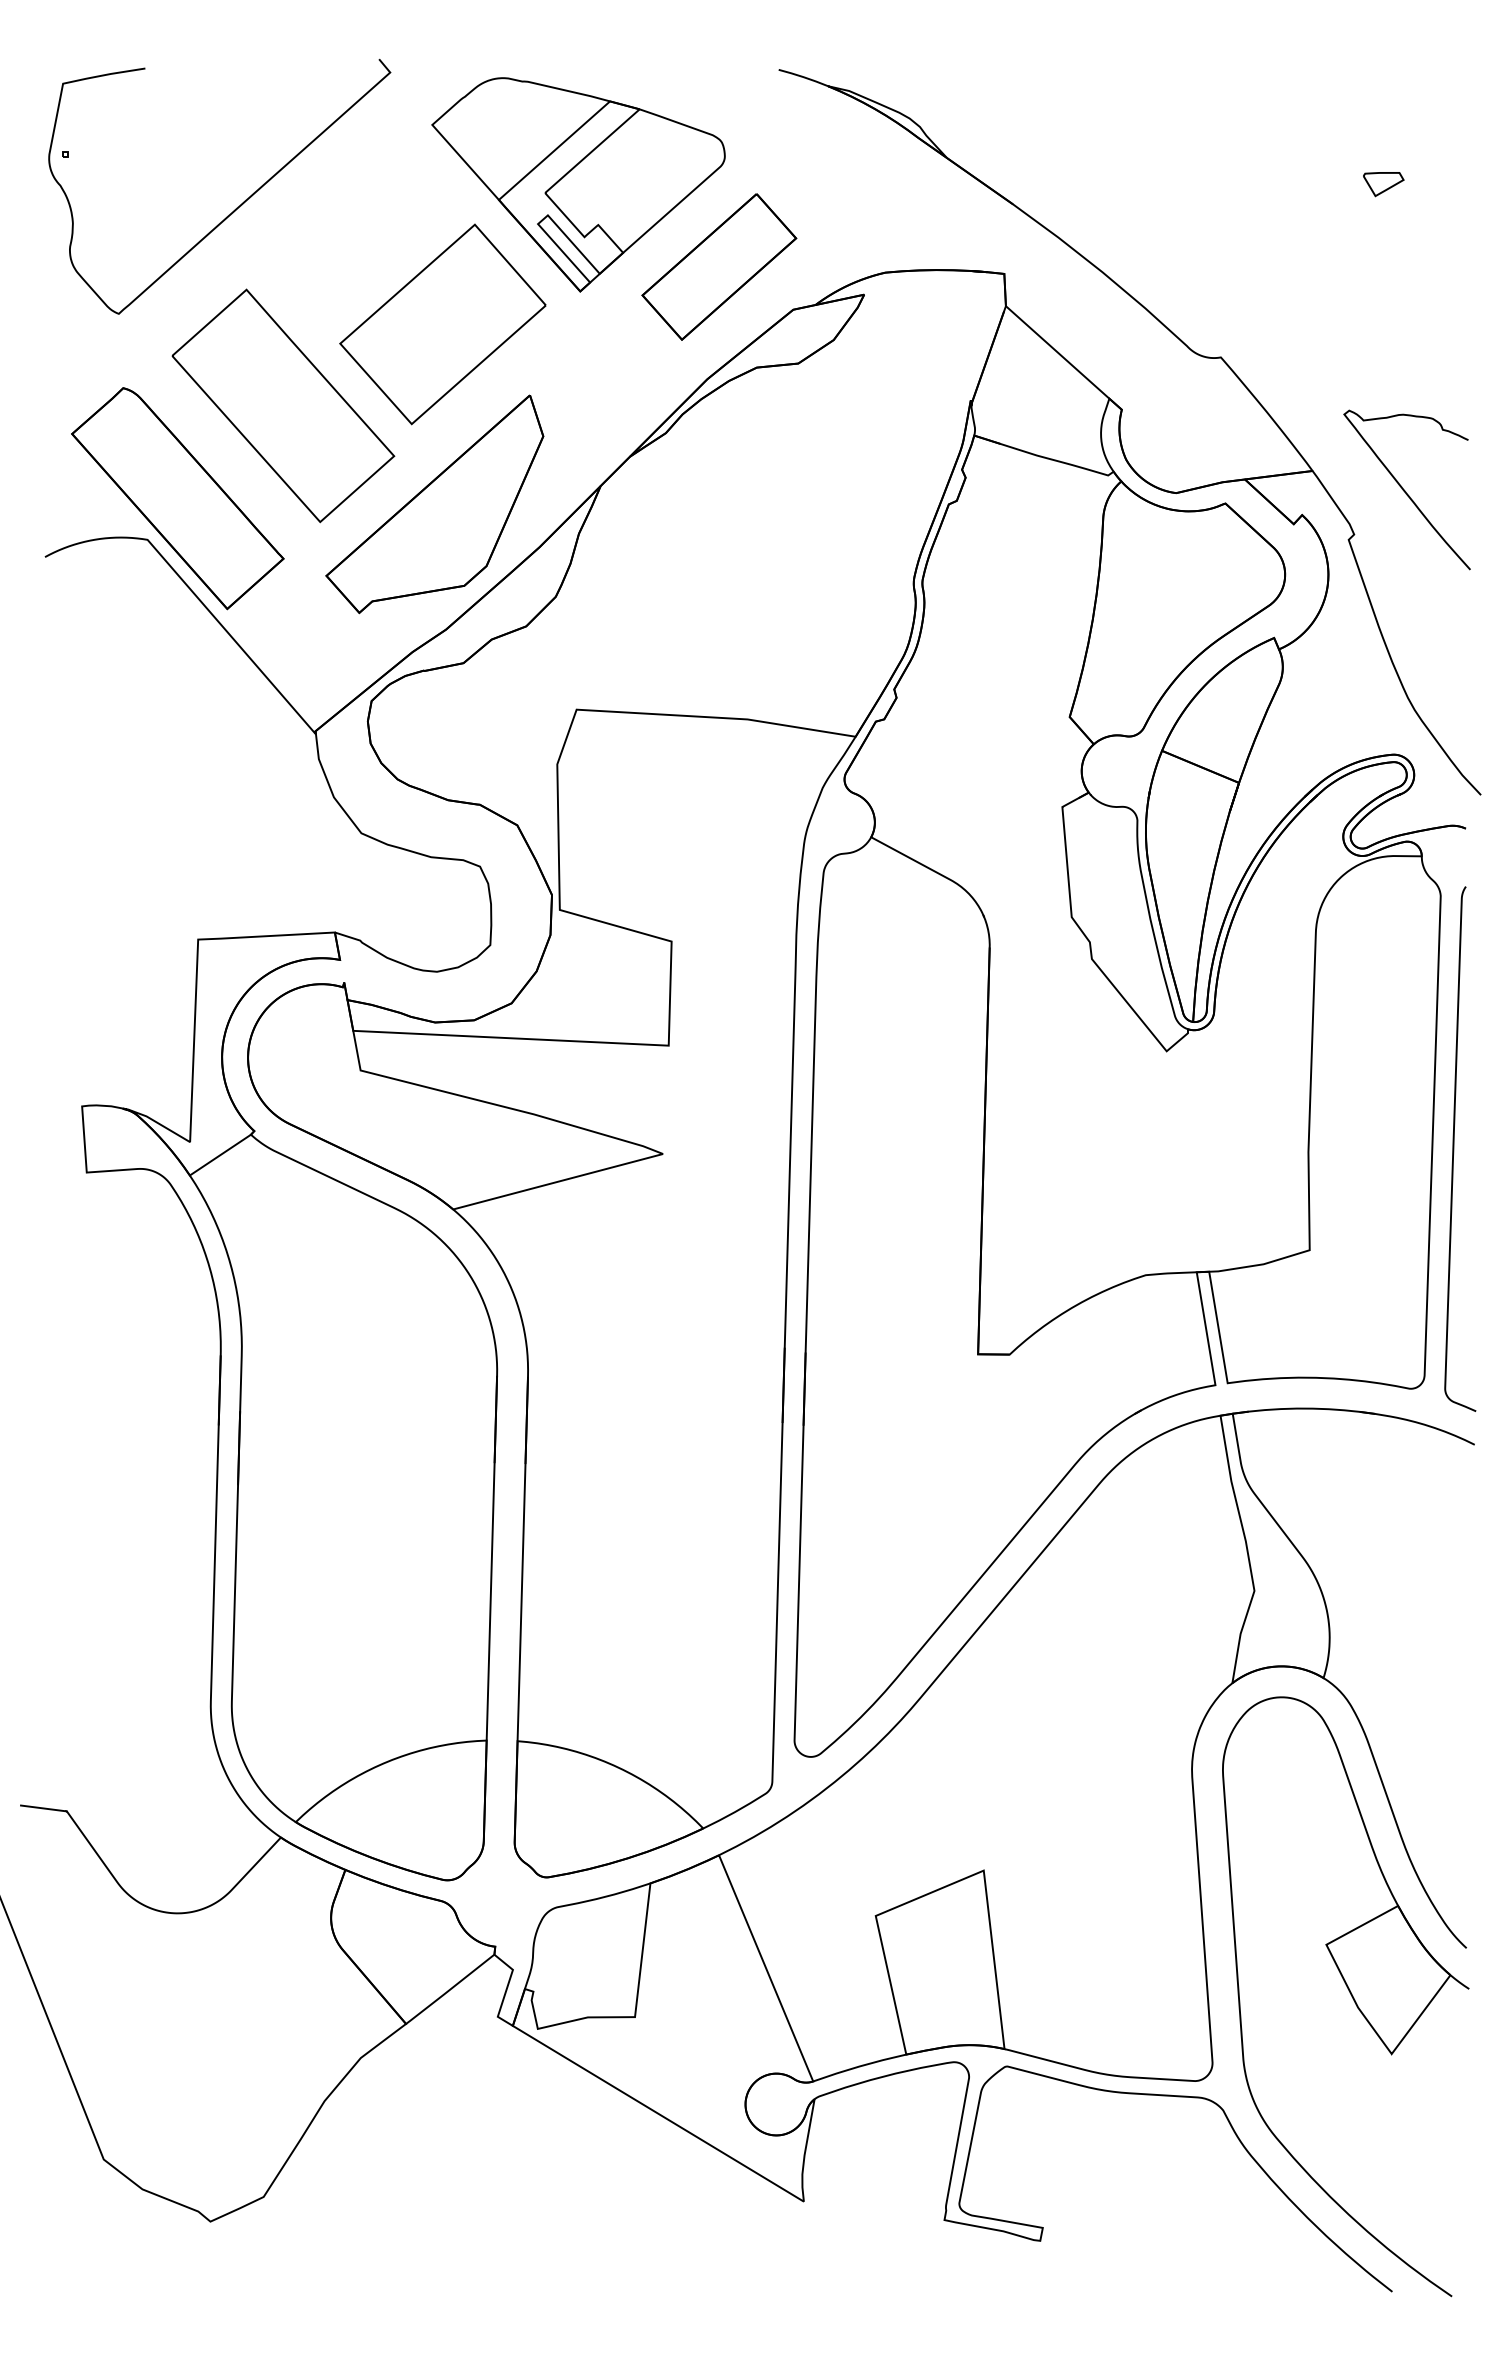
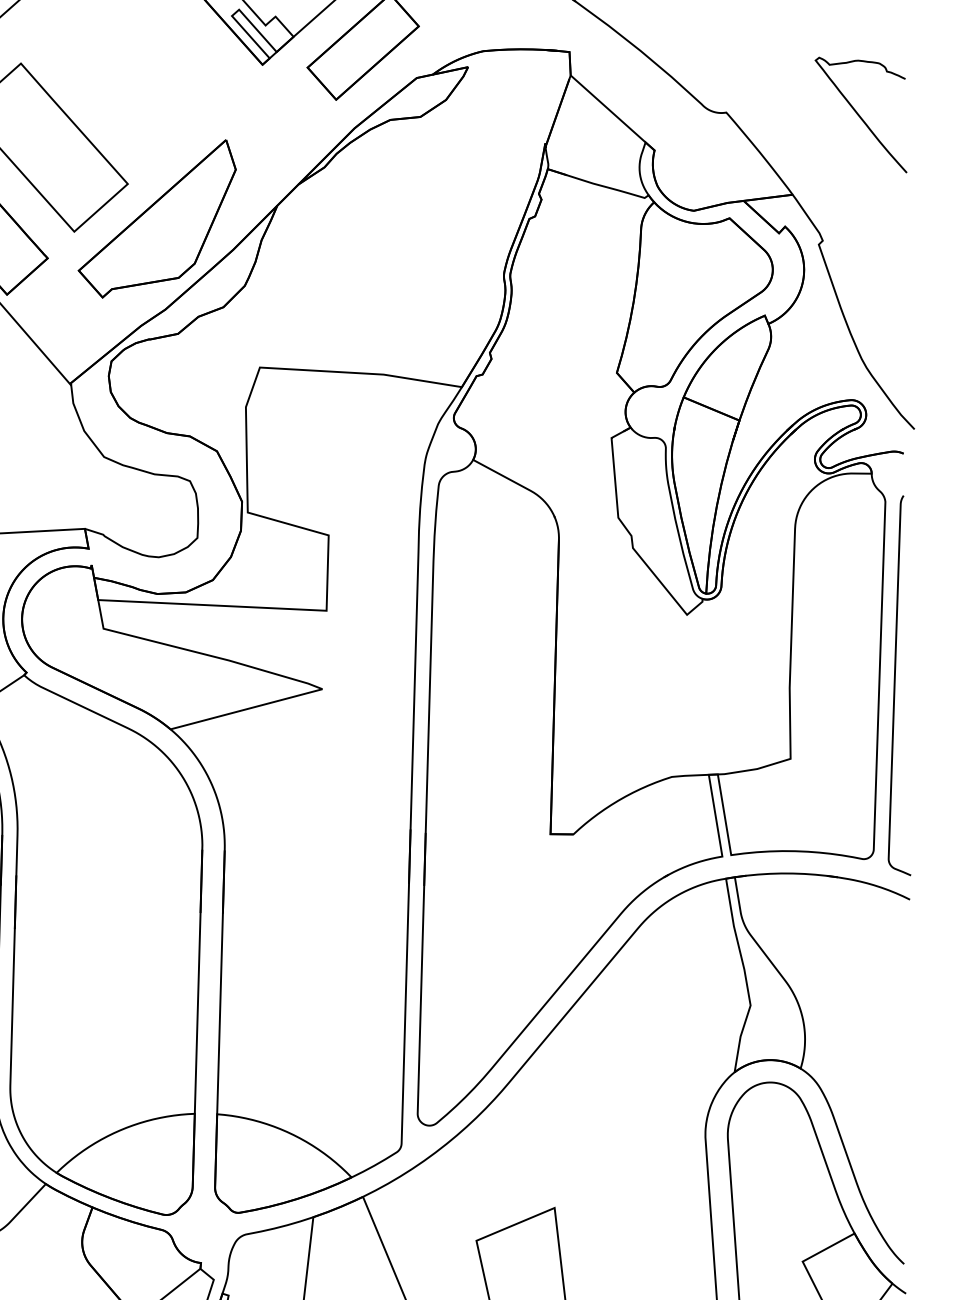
part: (442, 324) -> (162, 88), removed
curve: (1405, 490) -> (859, 115), moved

